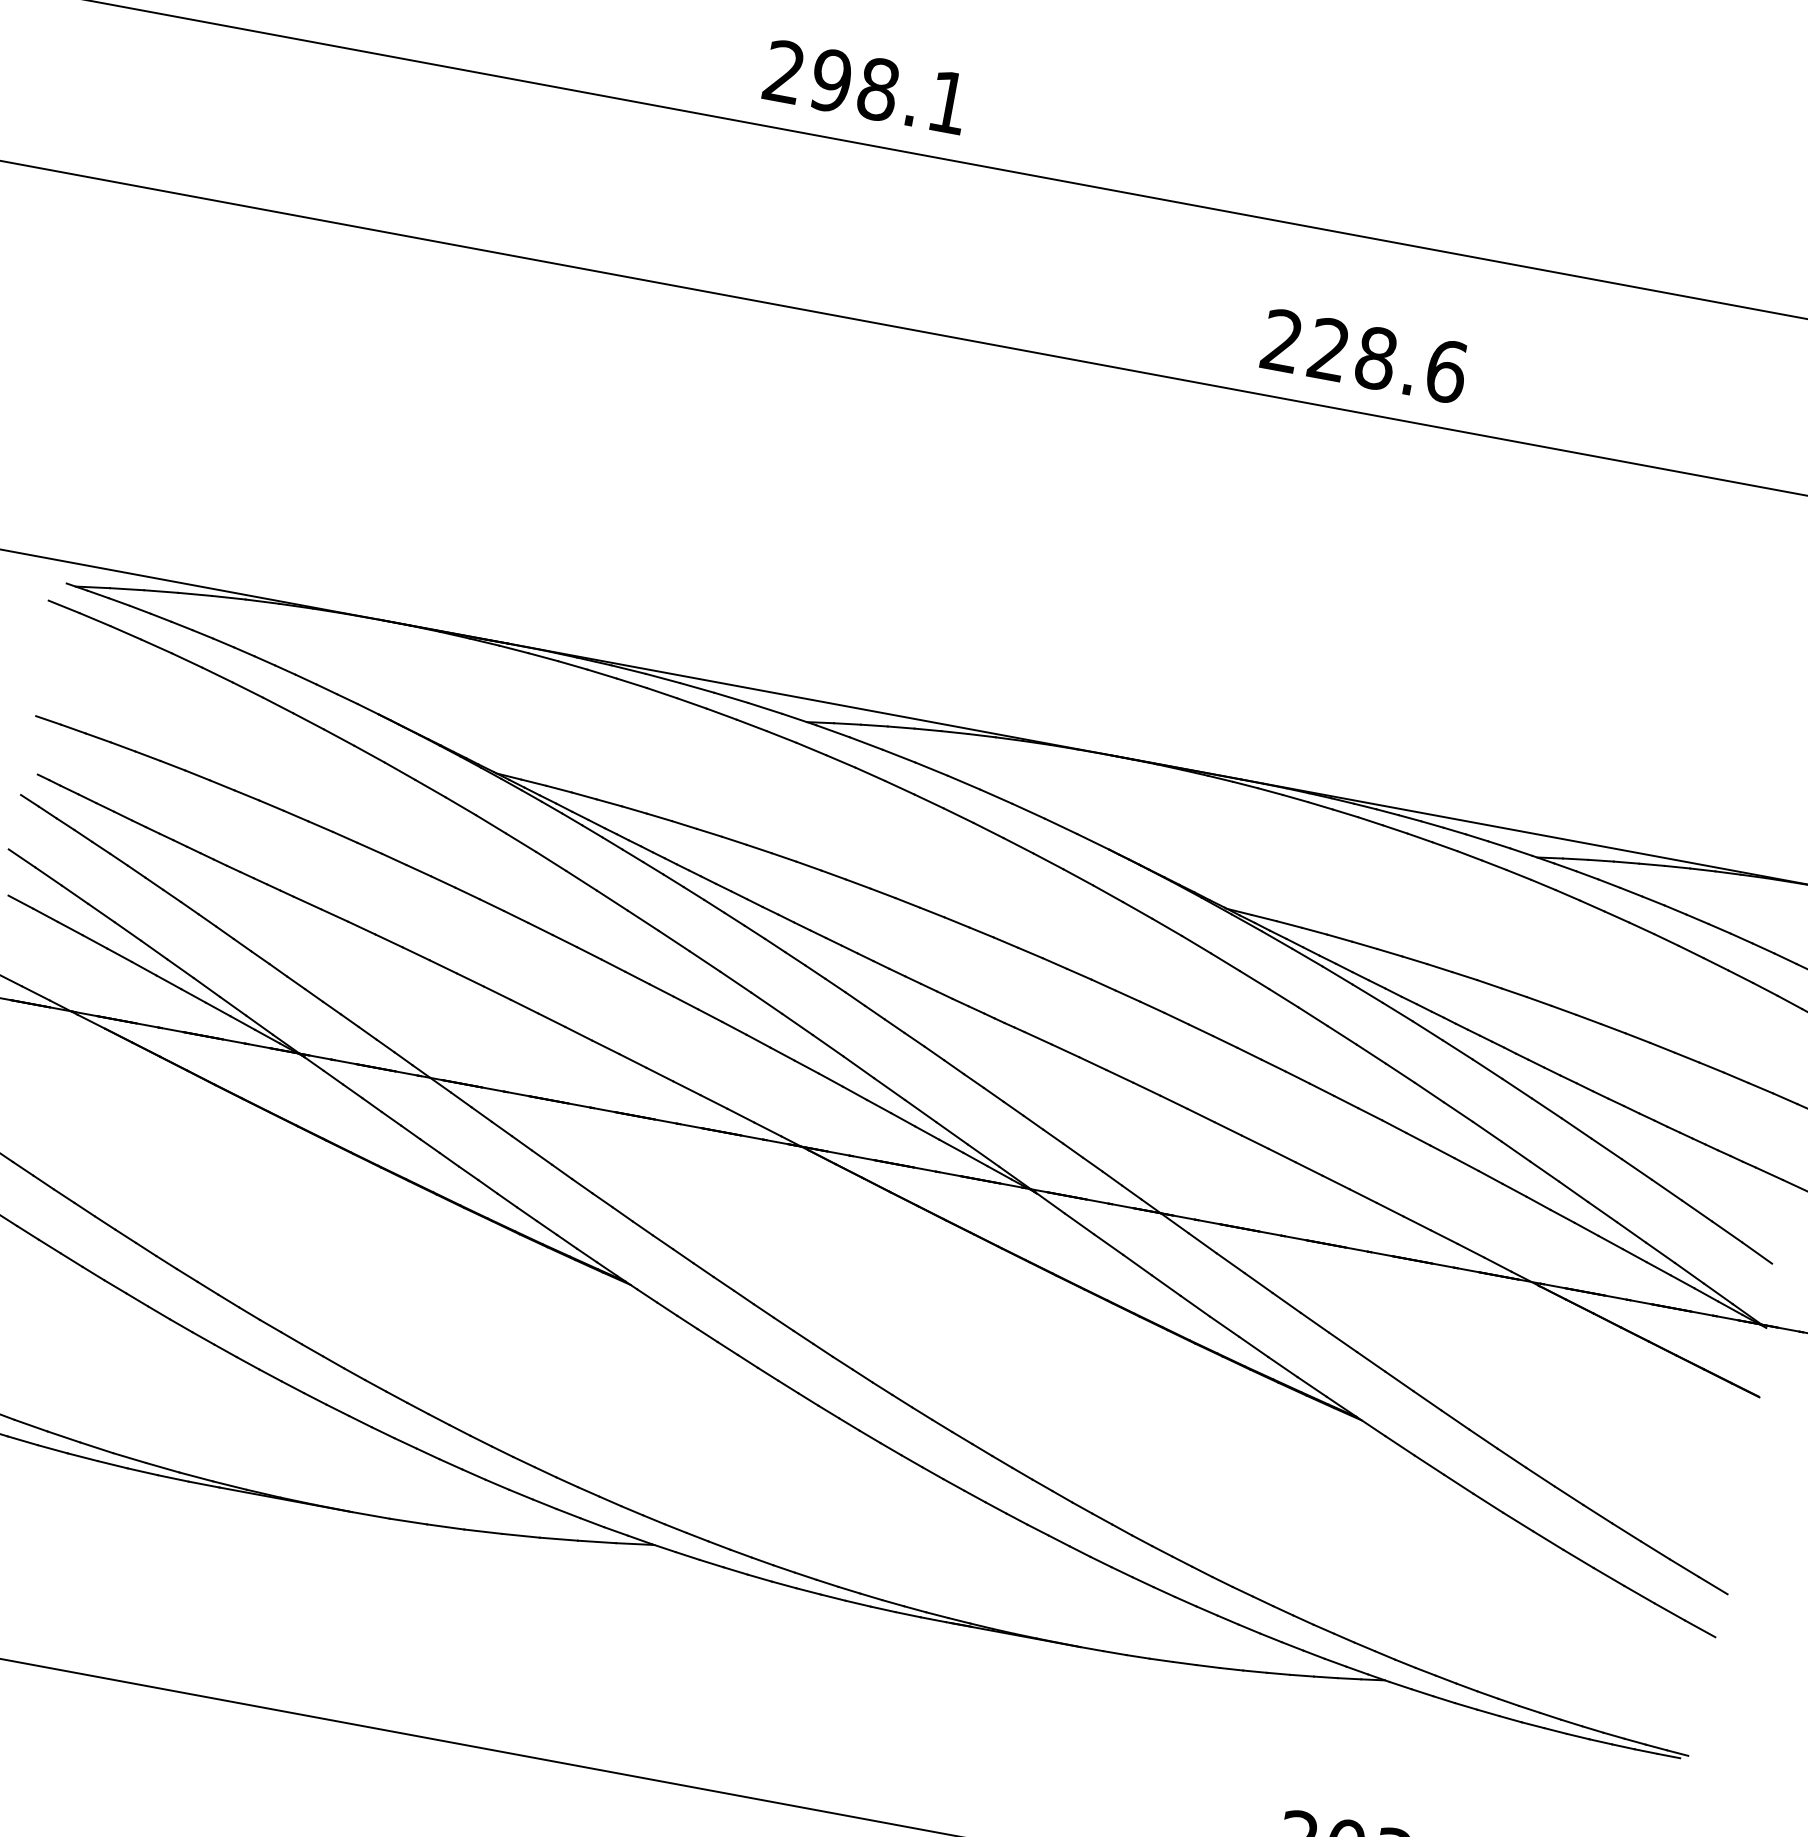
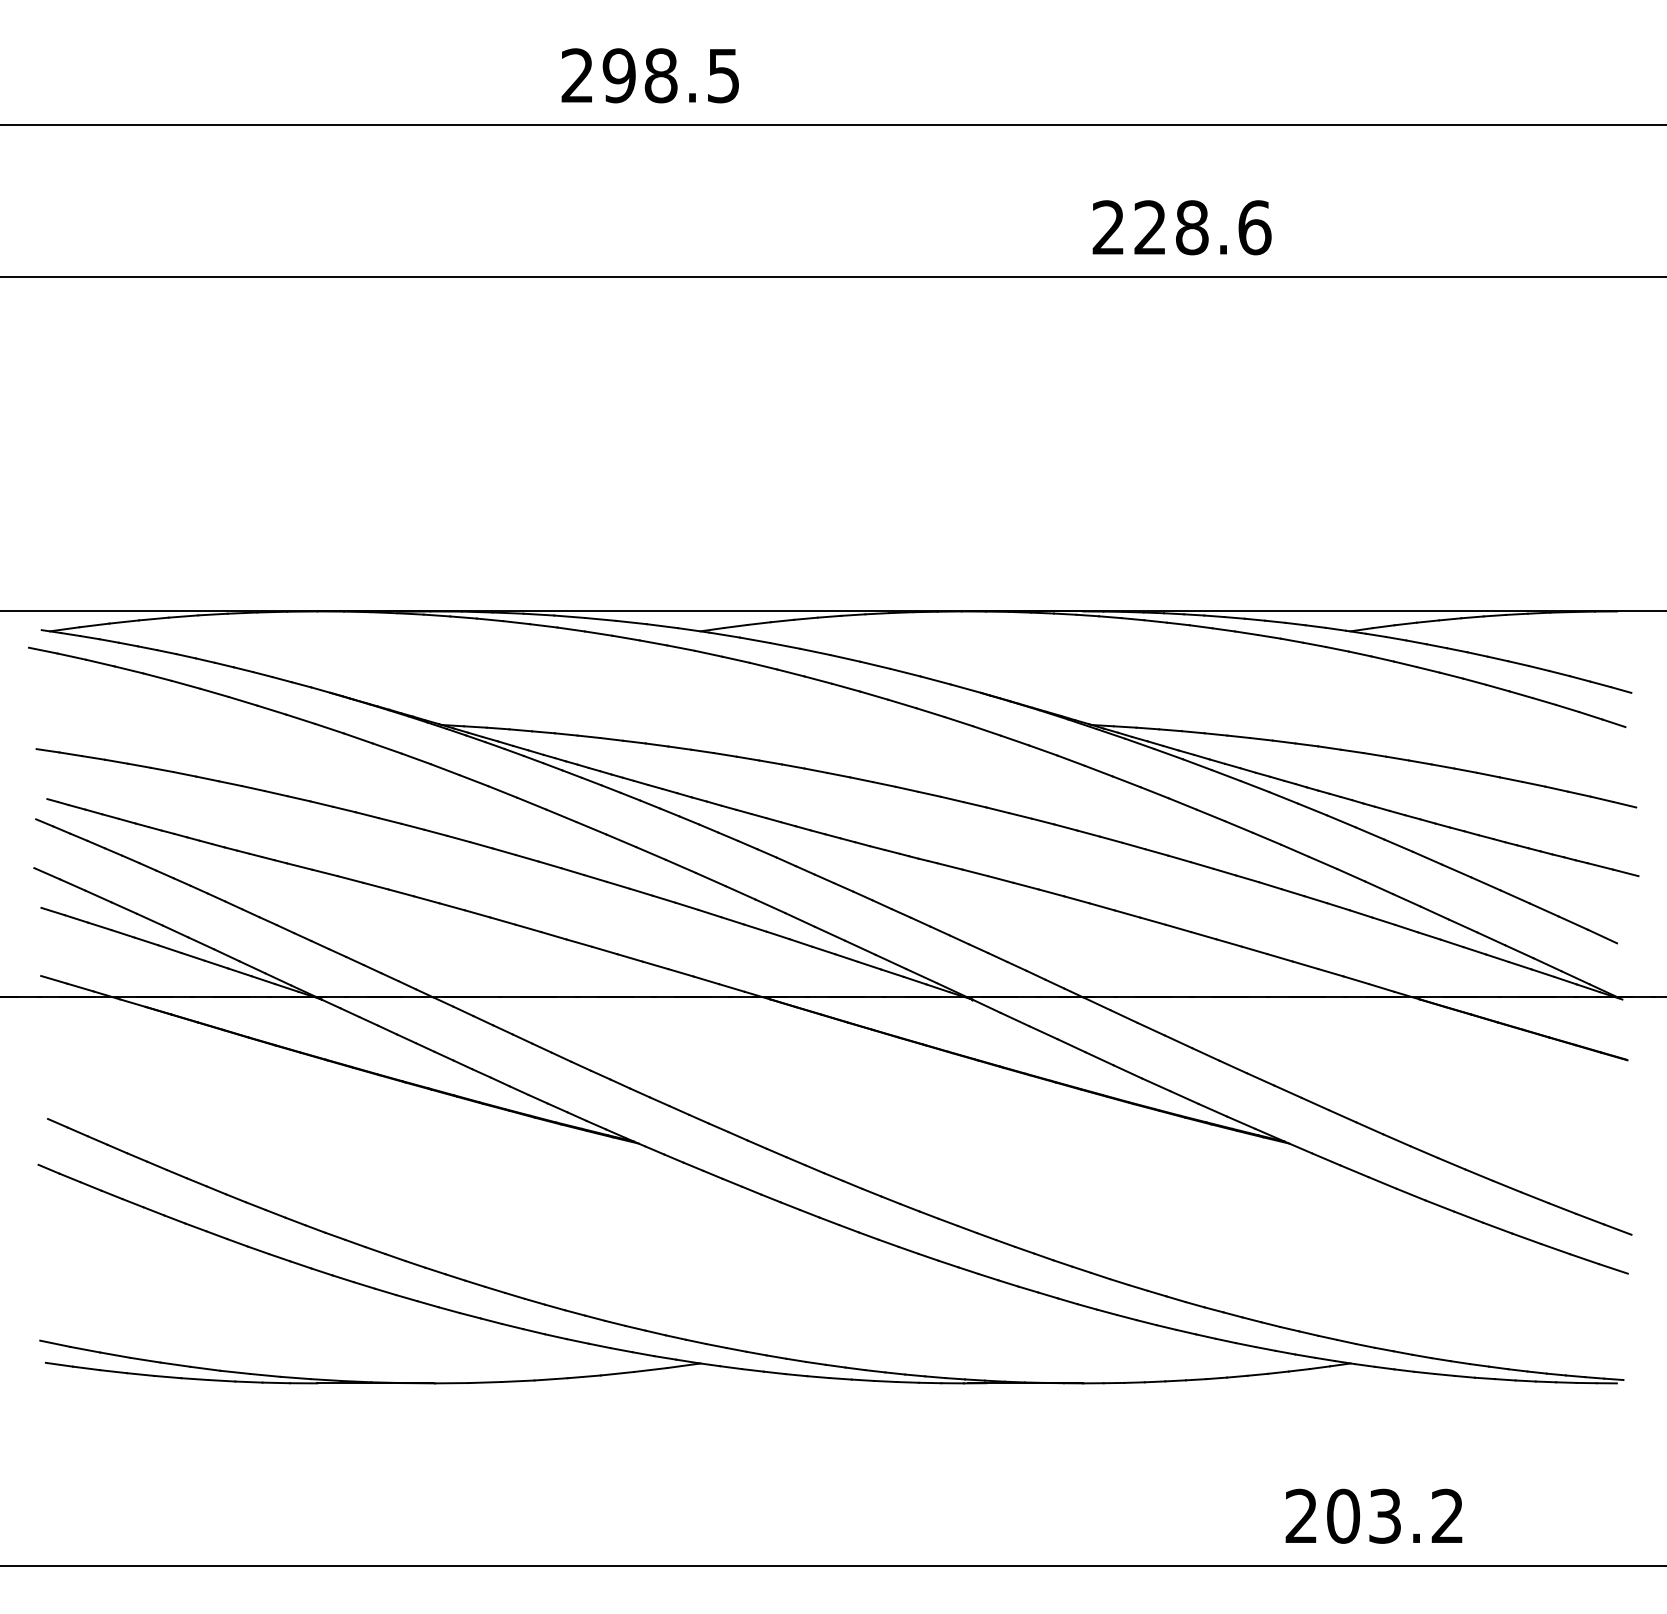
text: (948, 103) -> (723, 76), 298.1 -> 298.5
text: (1364, 355) -> (1181, 227), moved

